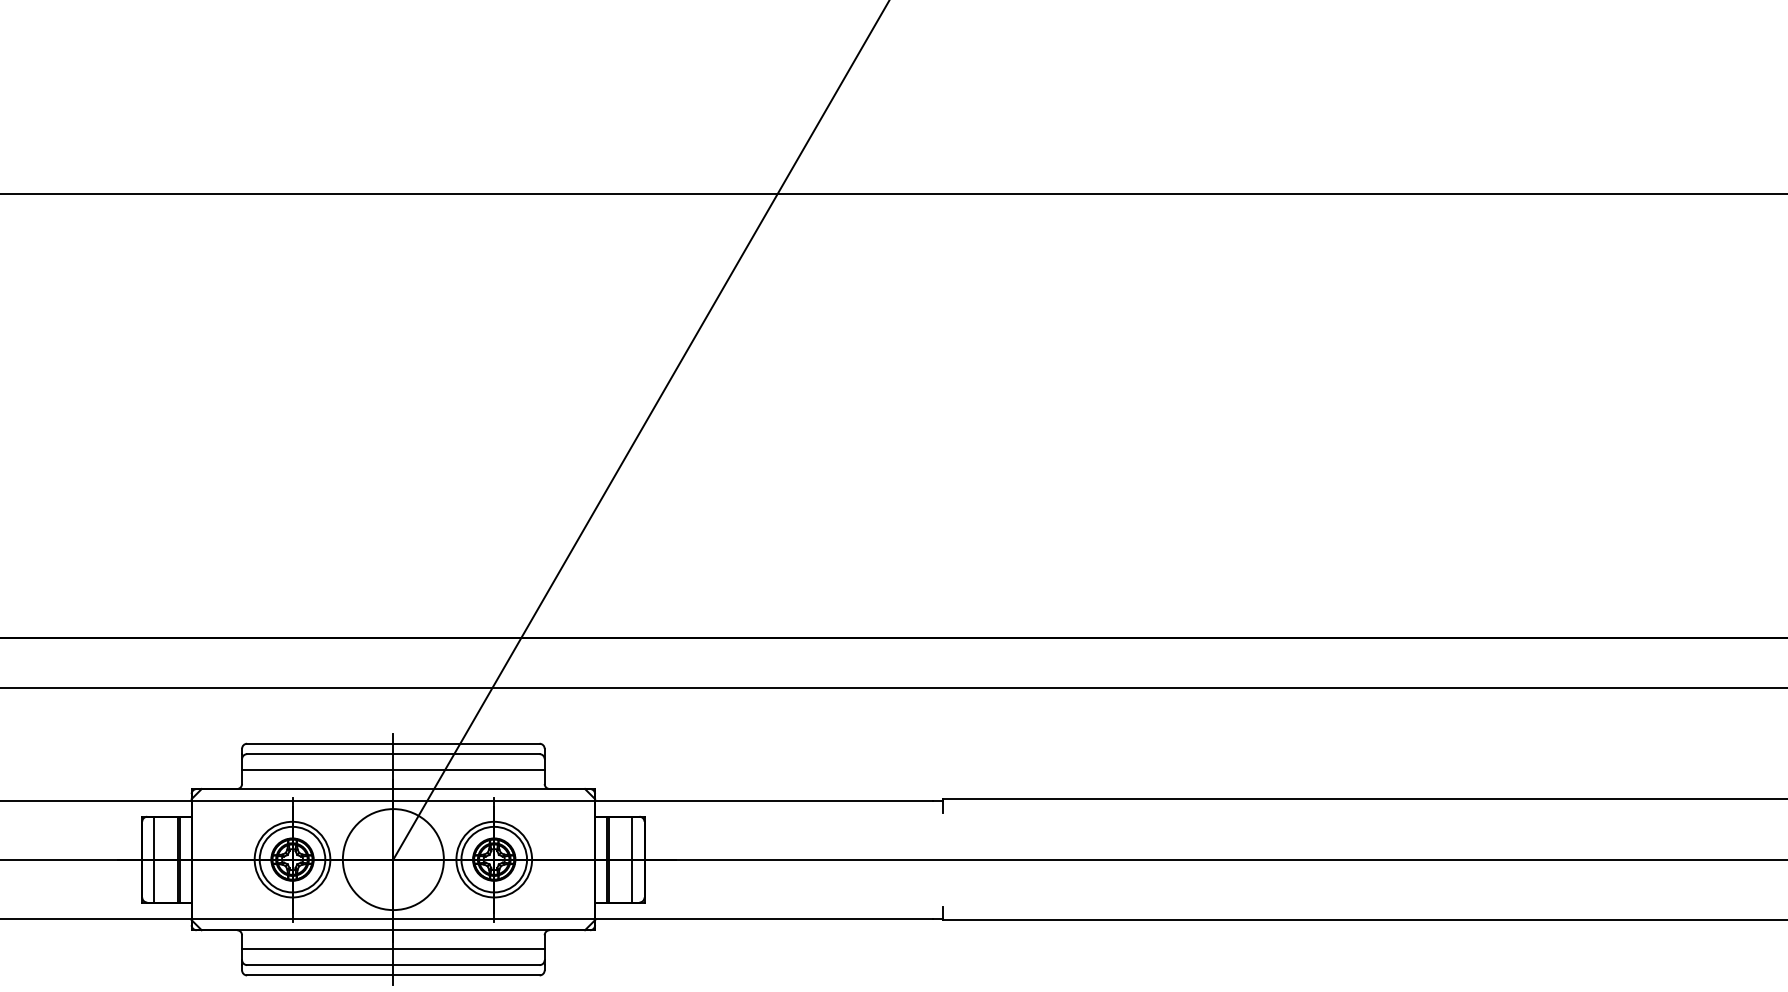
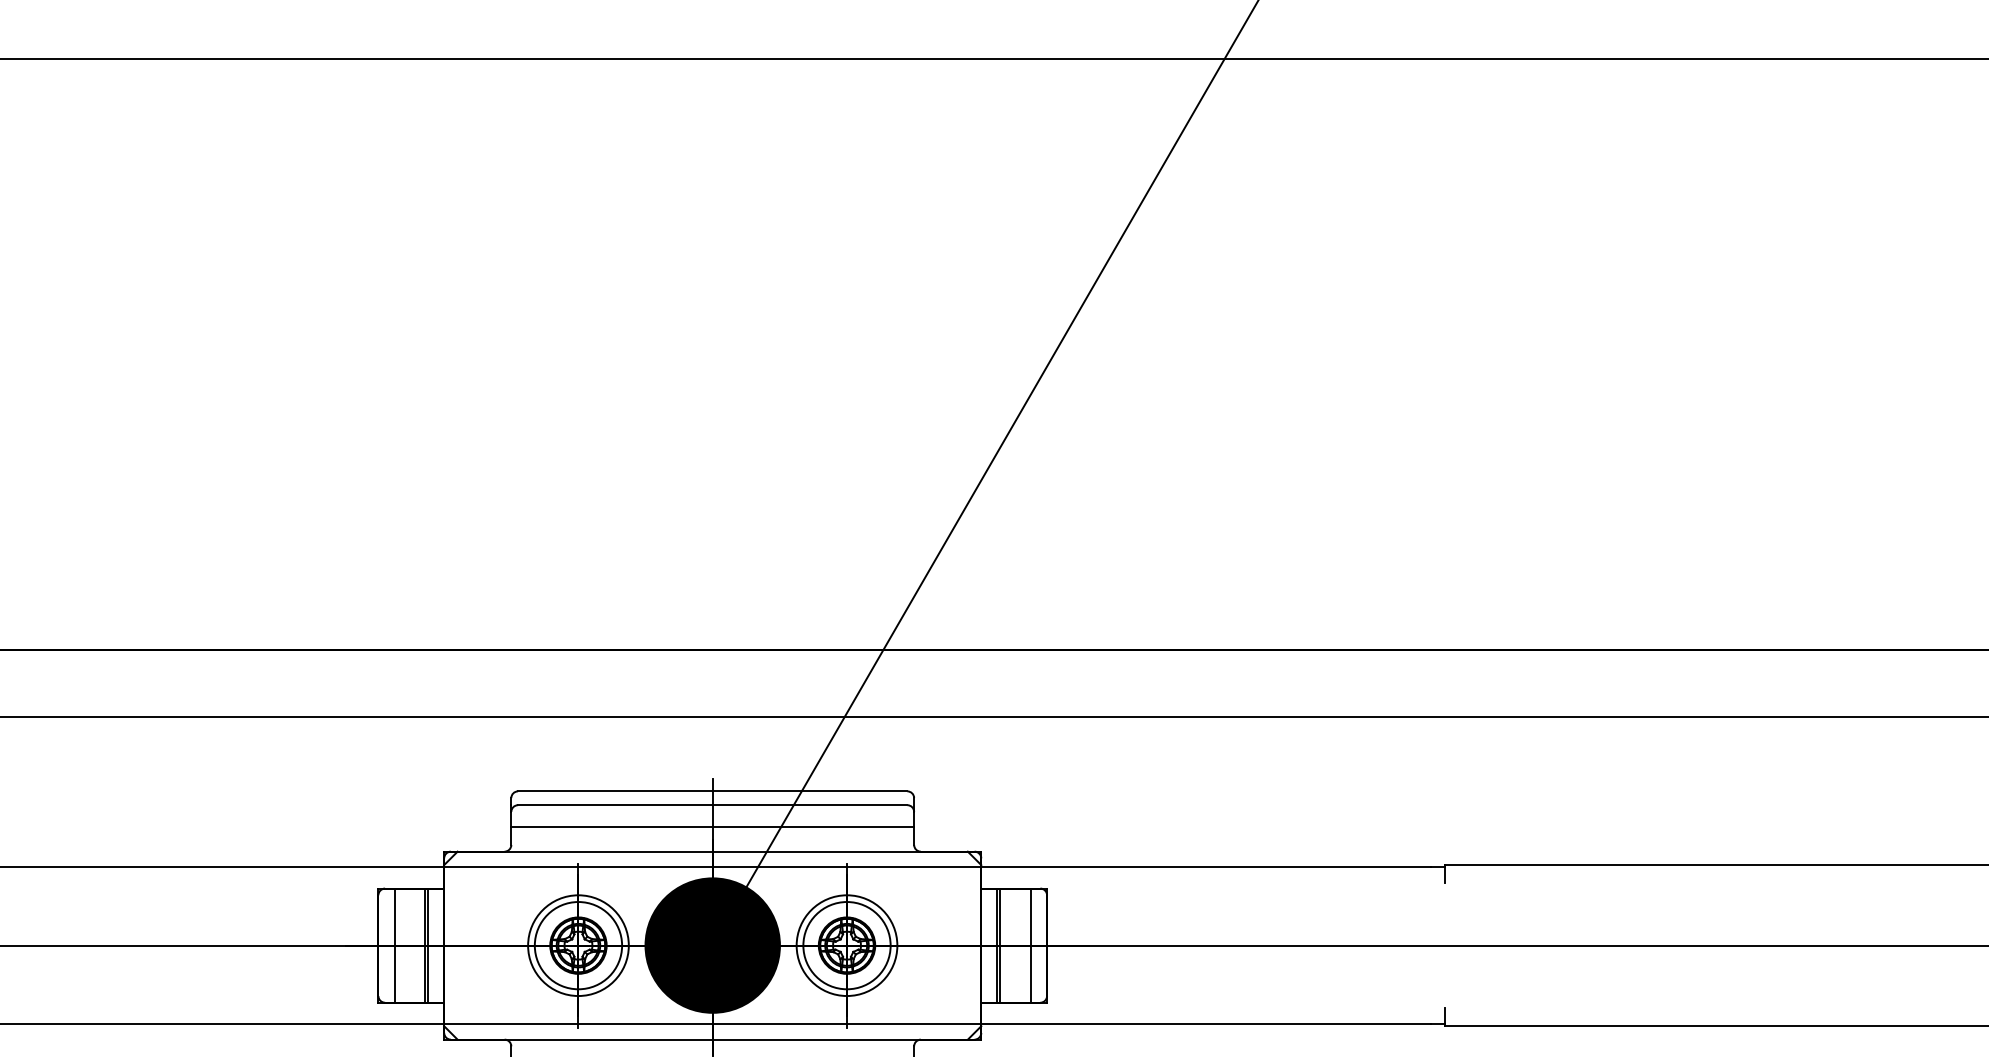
fill: (392, 859) -> (711, 945), added

